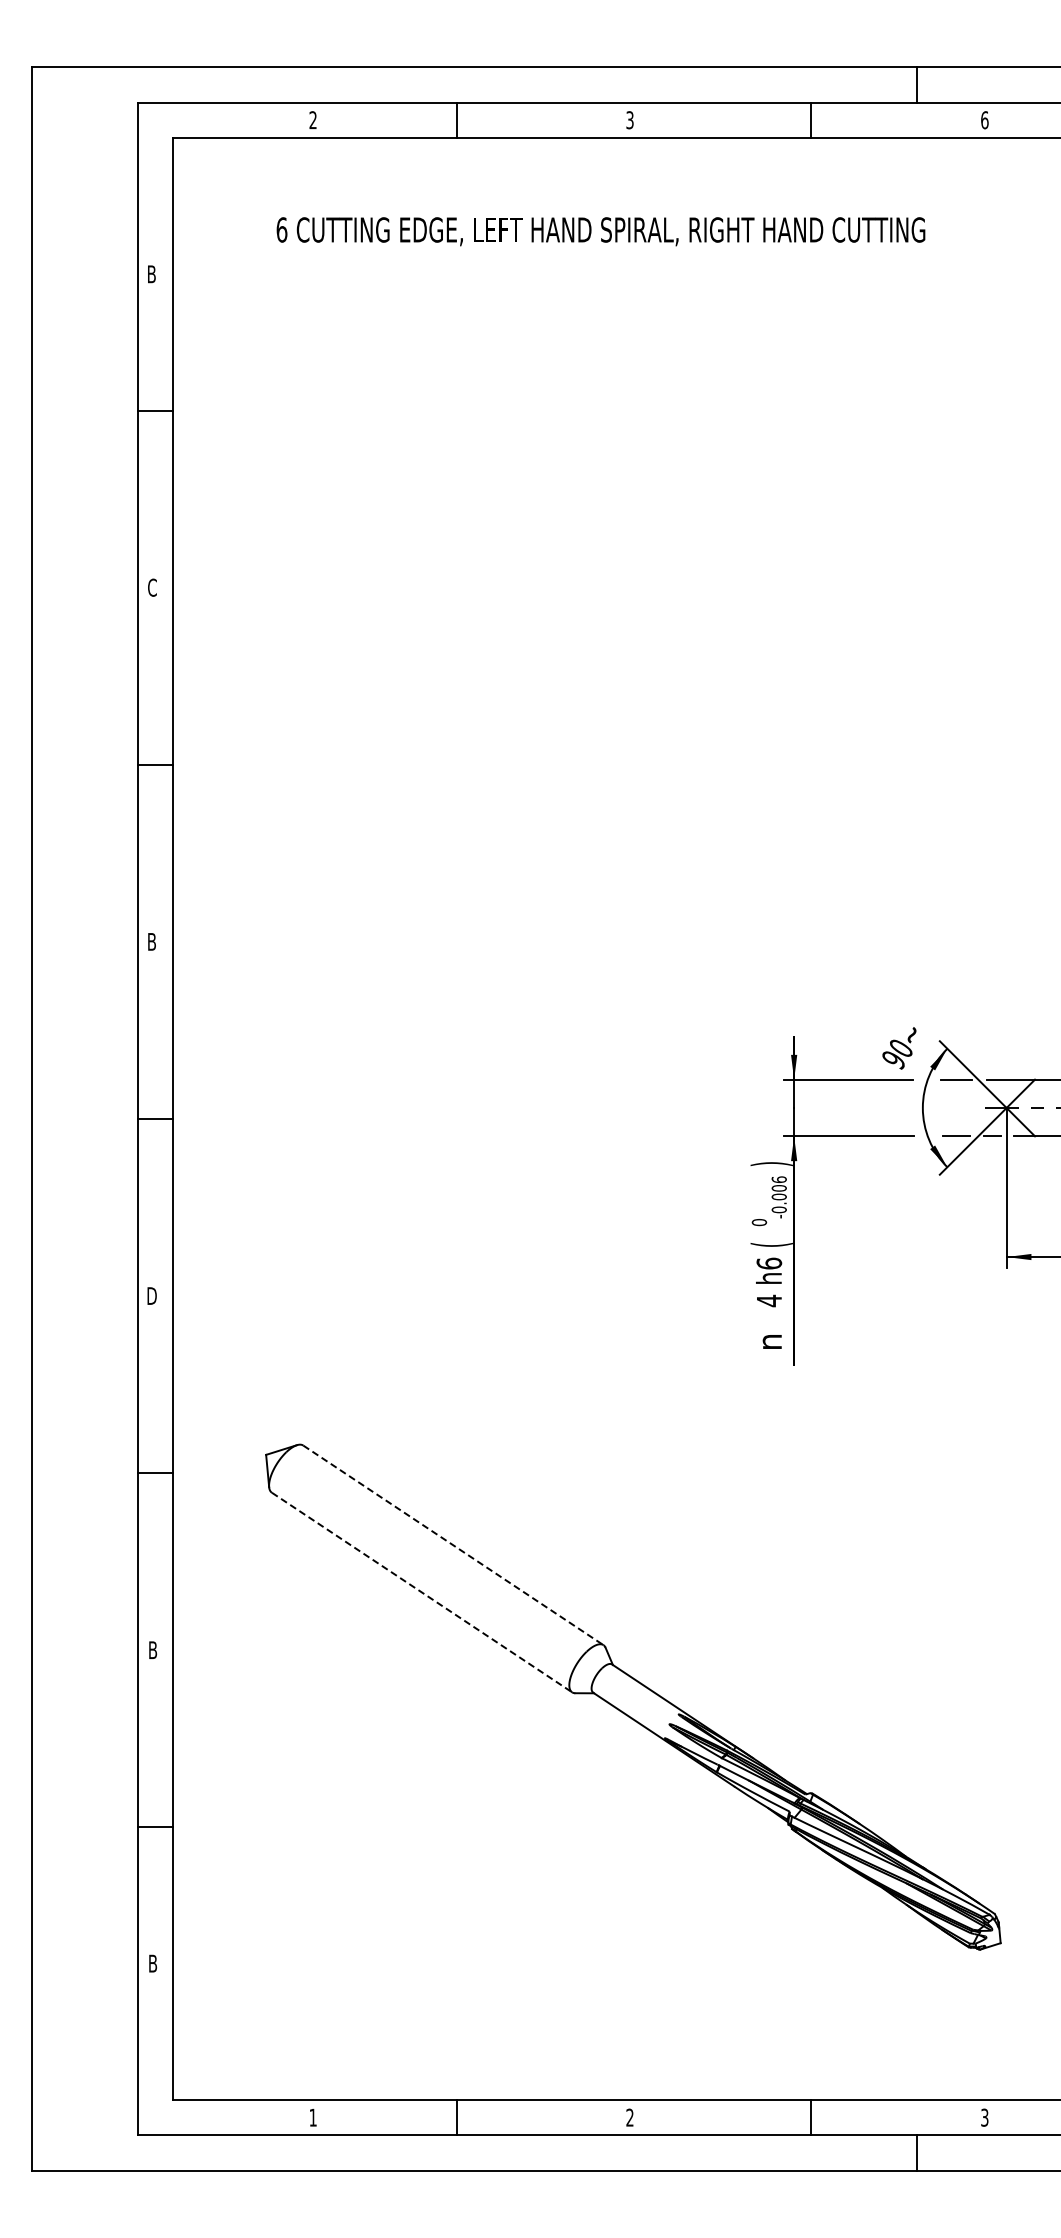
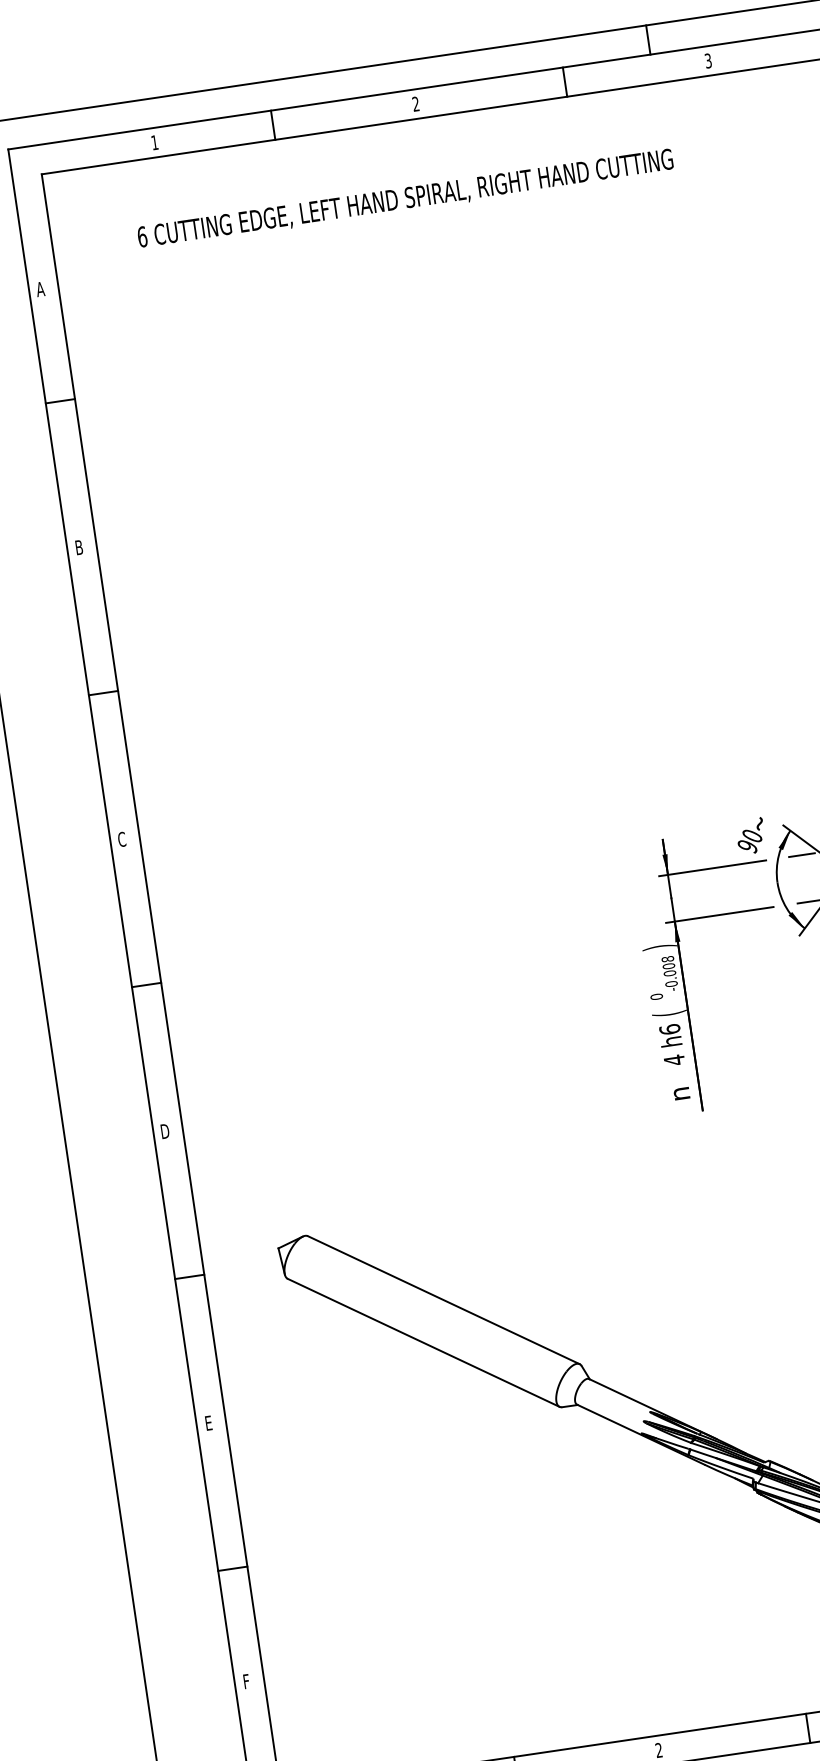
text: (312, 119) -> (154, 142), 2 -> 1
text: (629, 120) -> (415, 104), 3 -> 2
text: (984, 120) -> (708, 61), 6 -> 3
text: (151, 274) -> (40, 289), B -> A
text: (152, 587) -> (79, 547), C -> B
text: (151, 941) -> (121, 839), B -> C
text: (778, 1179) -> (667, 959), -0.006 -> -0.008
line: (453, 1545) -> (443, 1300), dashed -> solid
line: (422, 1592) -> (424, 1342), dashed -> solid
text: (153, 1649) -> (209, 1422), B -> E
text: (153, 1963) -> (247, 1681), B -> F

